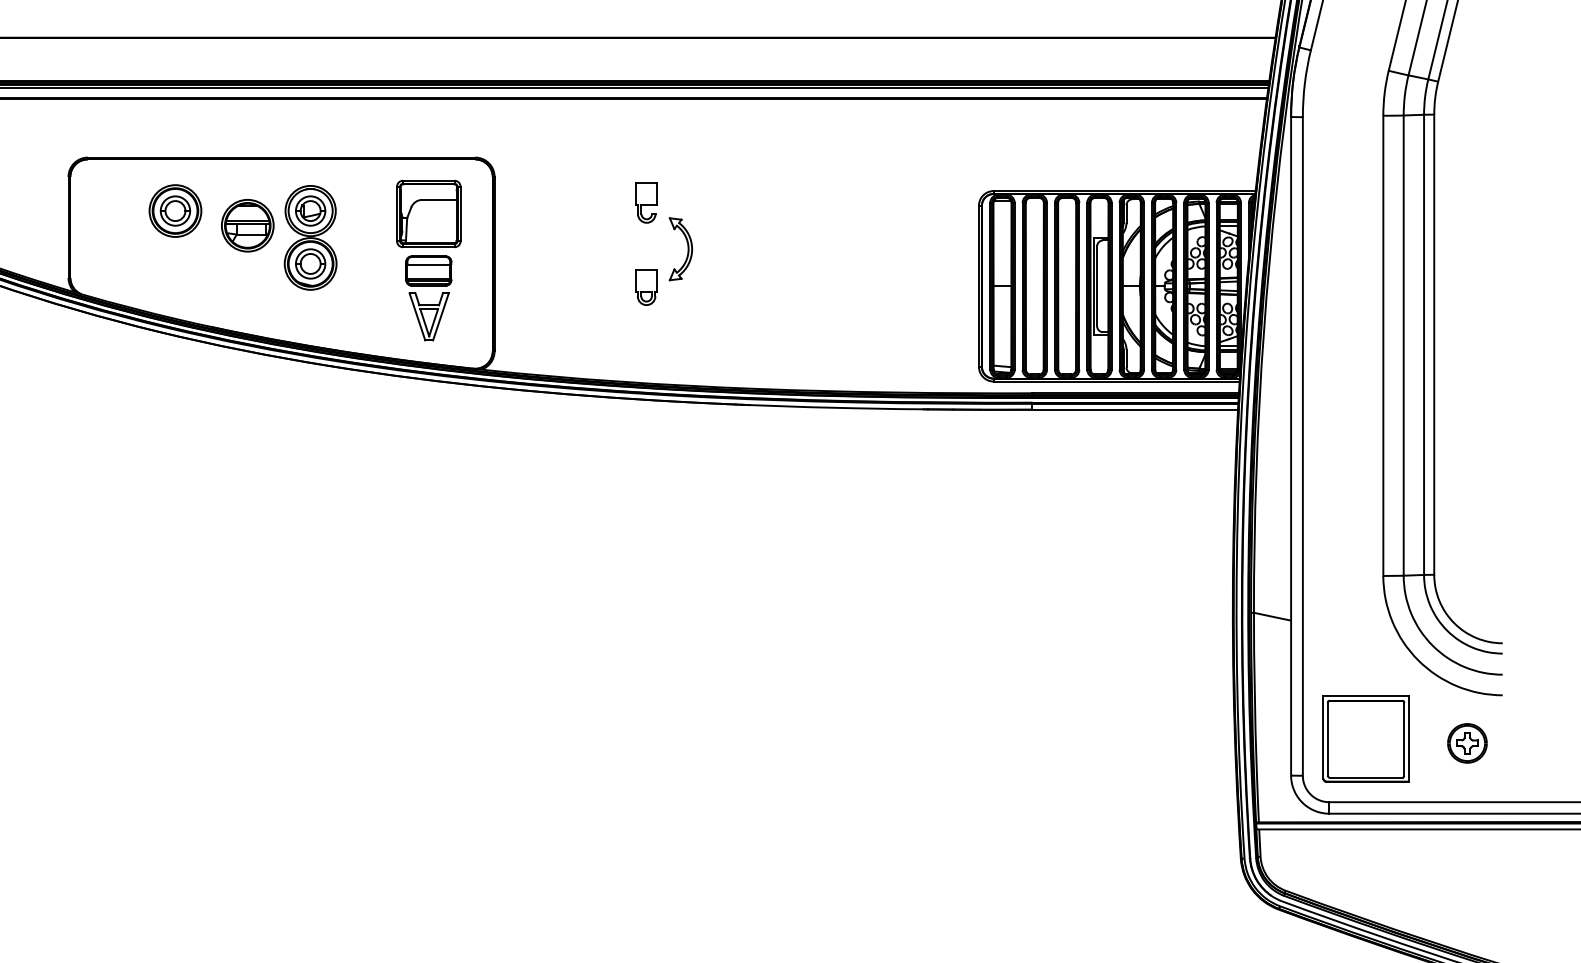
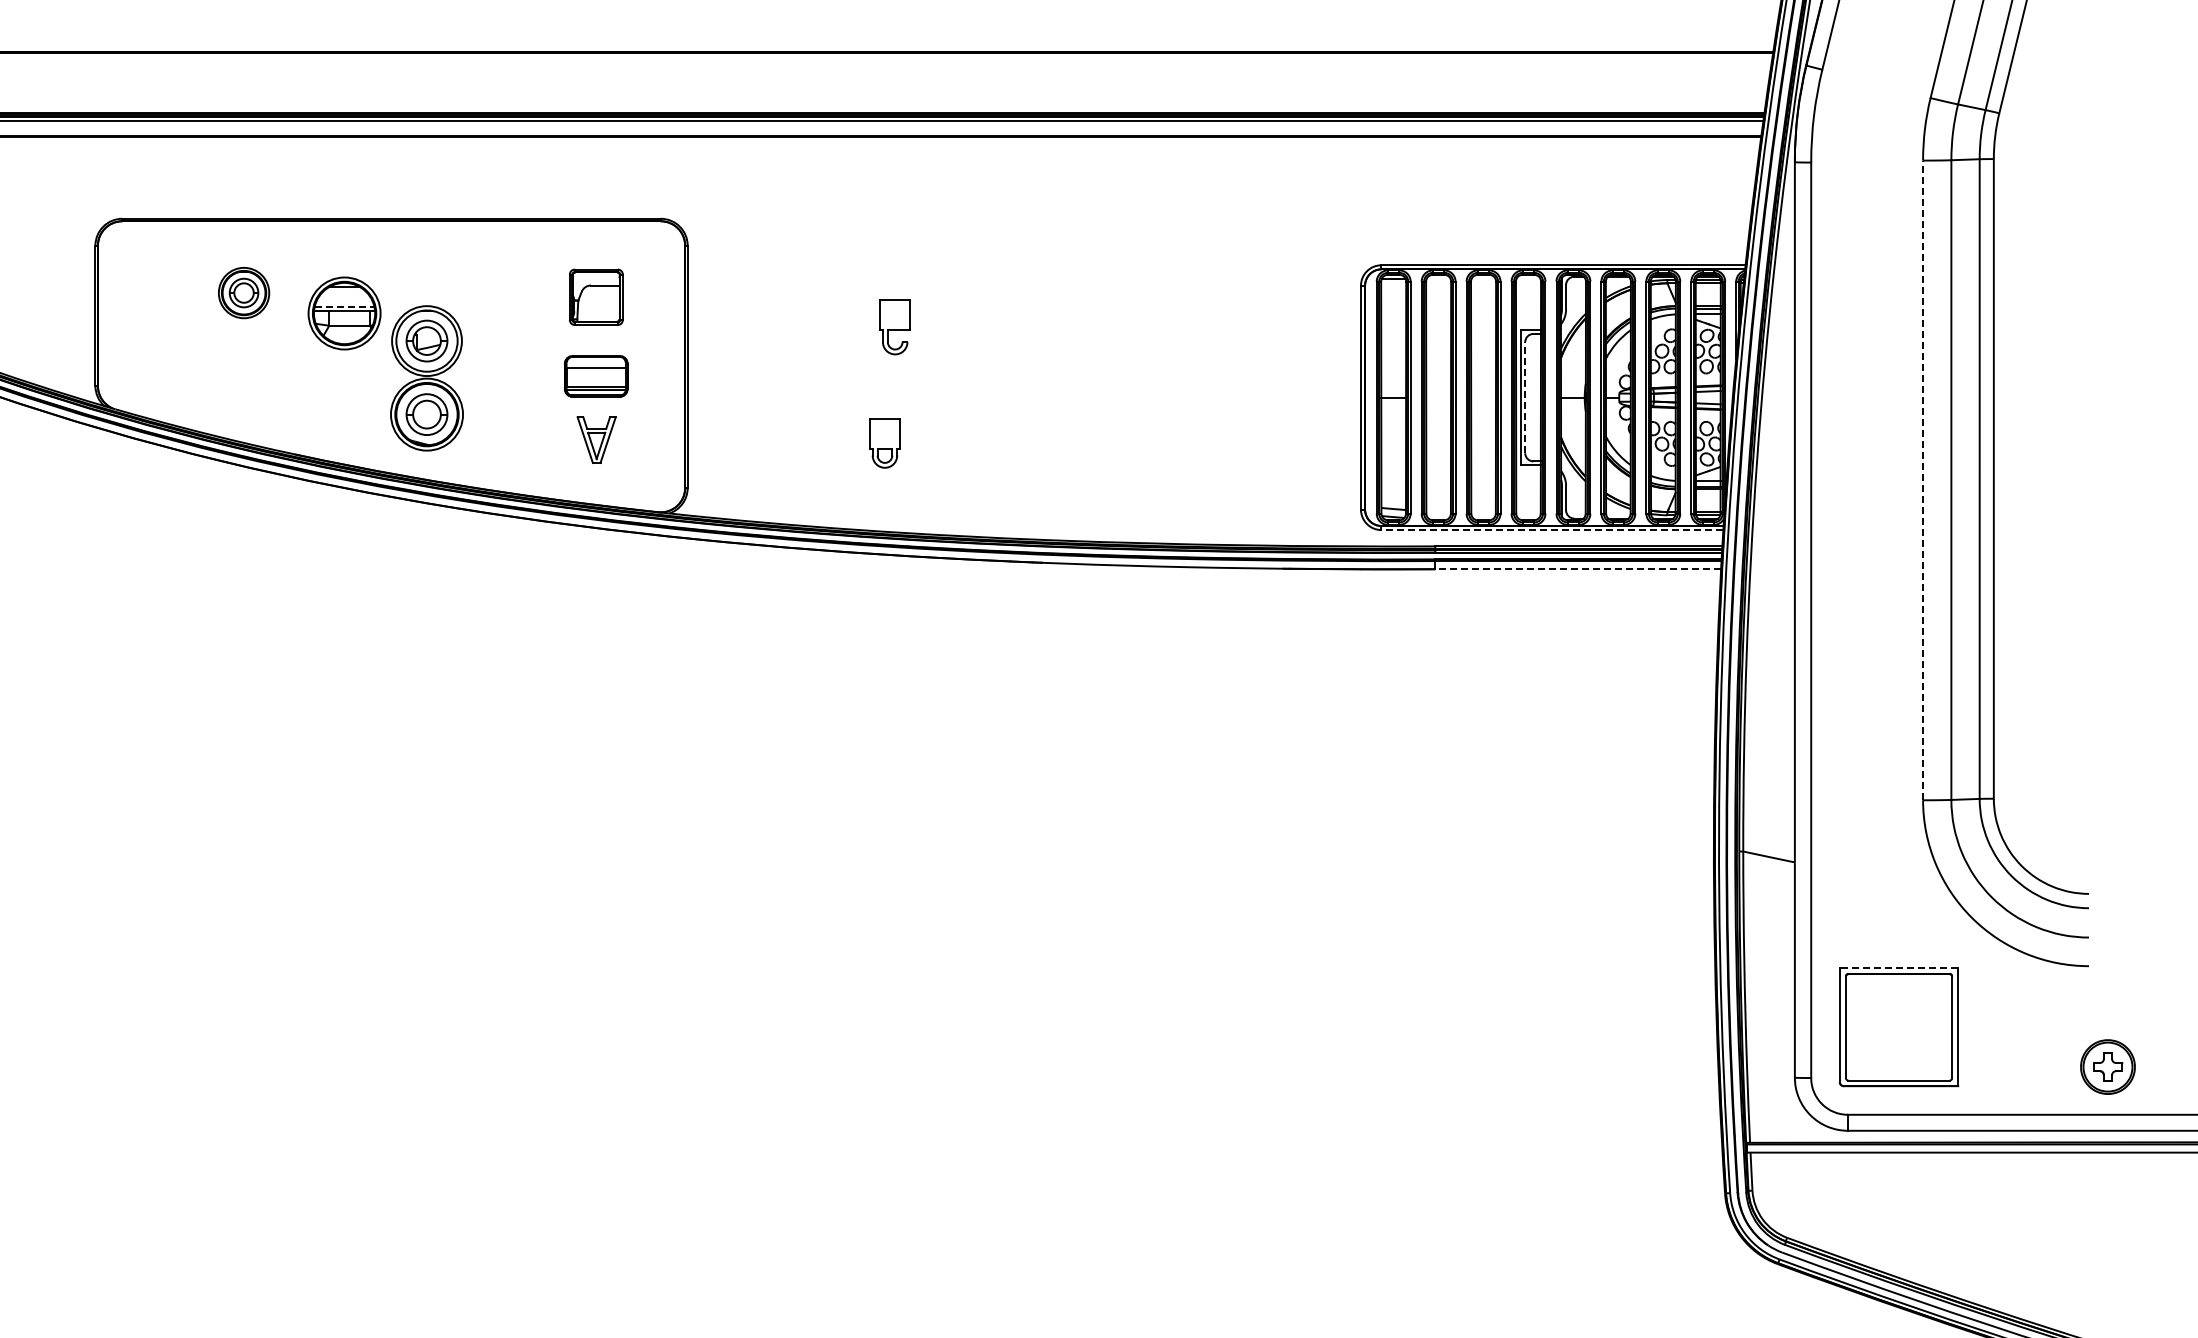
part: (646, 203) -> (894, 327), moved
part: (175, 210) -> (243, 292), size x0.7
part: (429, 214) -> (596, 297), size x0.6
line: (247, 220) -> (344, 306), solid -> dashed
part: (310, 237) -> (426, 378), moved
part: (687, 249) -> (956, 346), removed
line: (1097, 286) -> (1525, 397), solid -> dashed
part: (646, 287) -> (884, 443), moved
part: (429, 316) -> (596, 439), size x0.7
line: (1383, 345) -> (1923, 480), solid -> dashed
line: (1116, 381) -> (1552, 530), solid -> dashed
line: (1135, 409) -> (1578, 569), solid -> dashed
line: (1365, 696) -> (1898, 967), solid -> dashed
part: (1467, 743) -> (2107, 1066), moved

